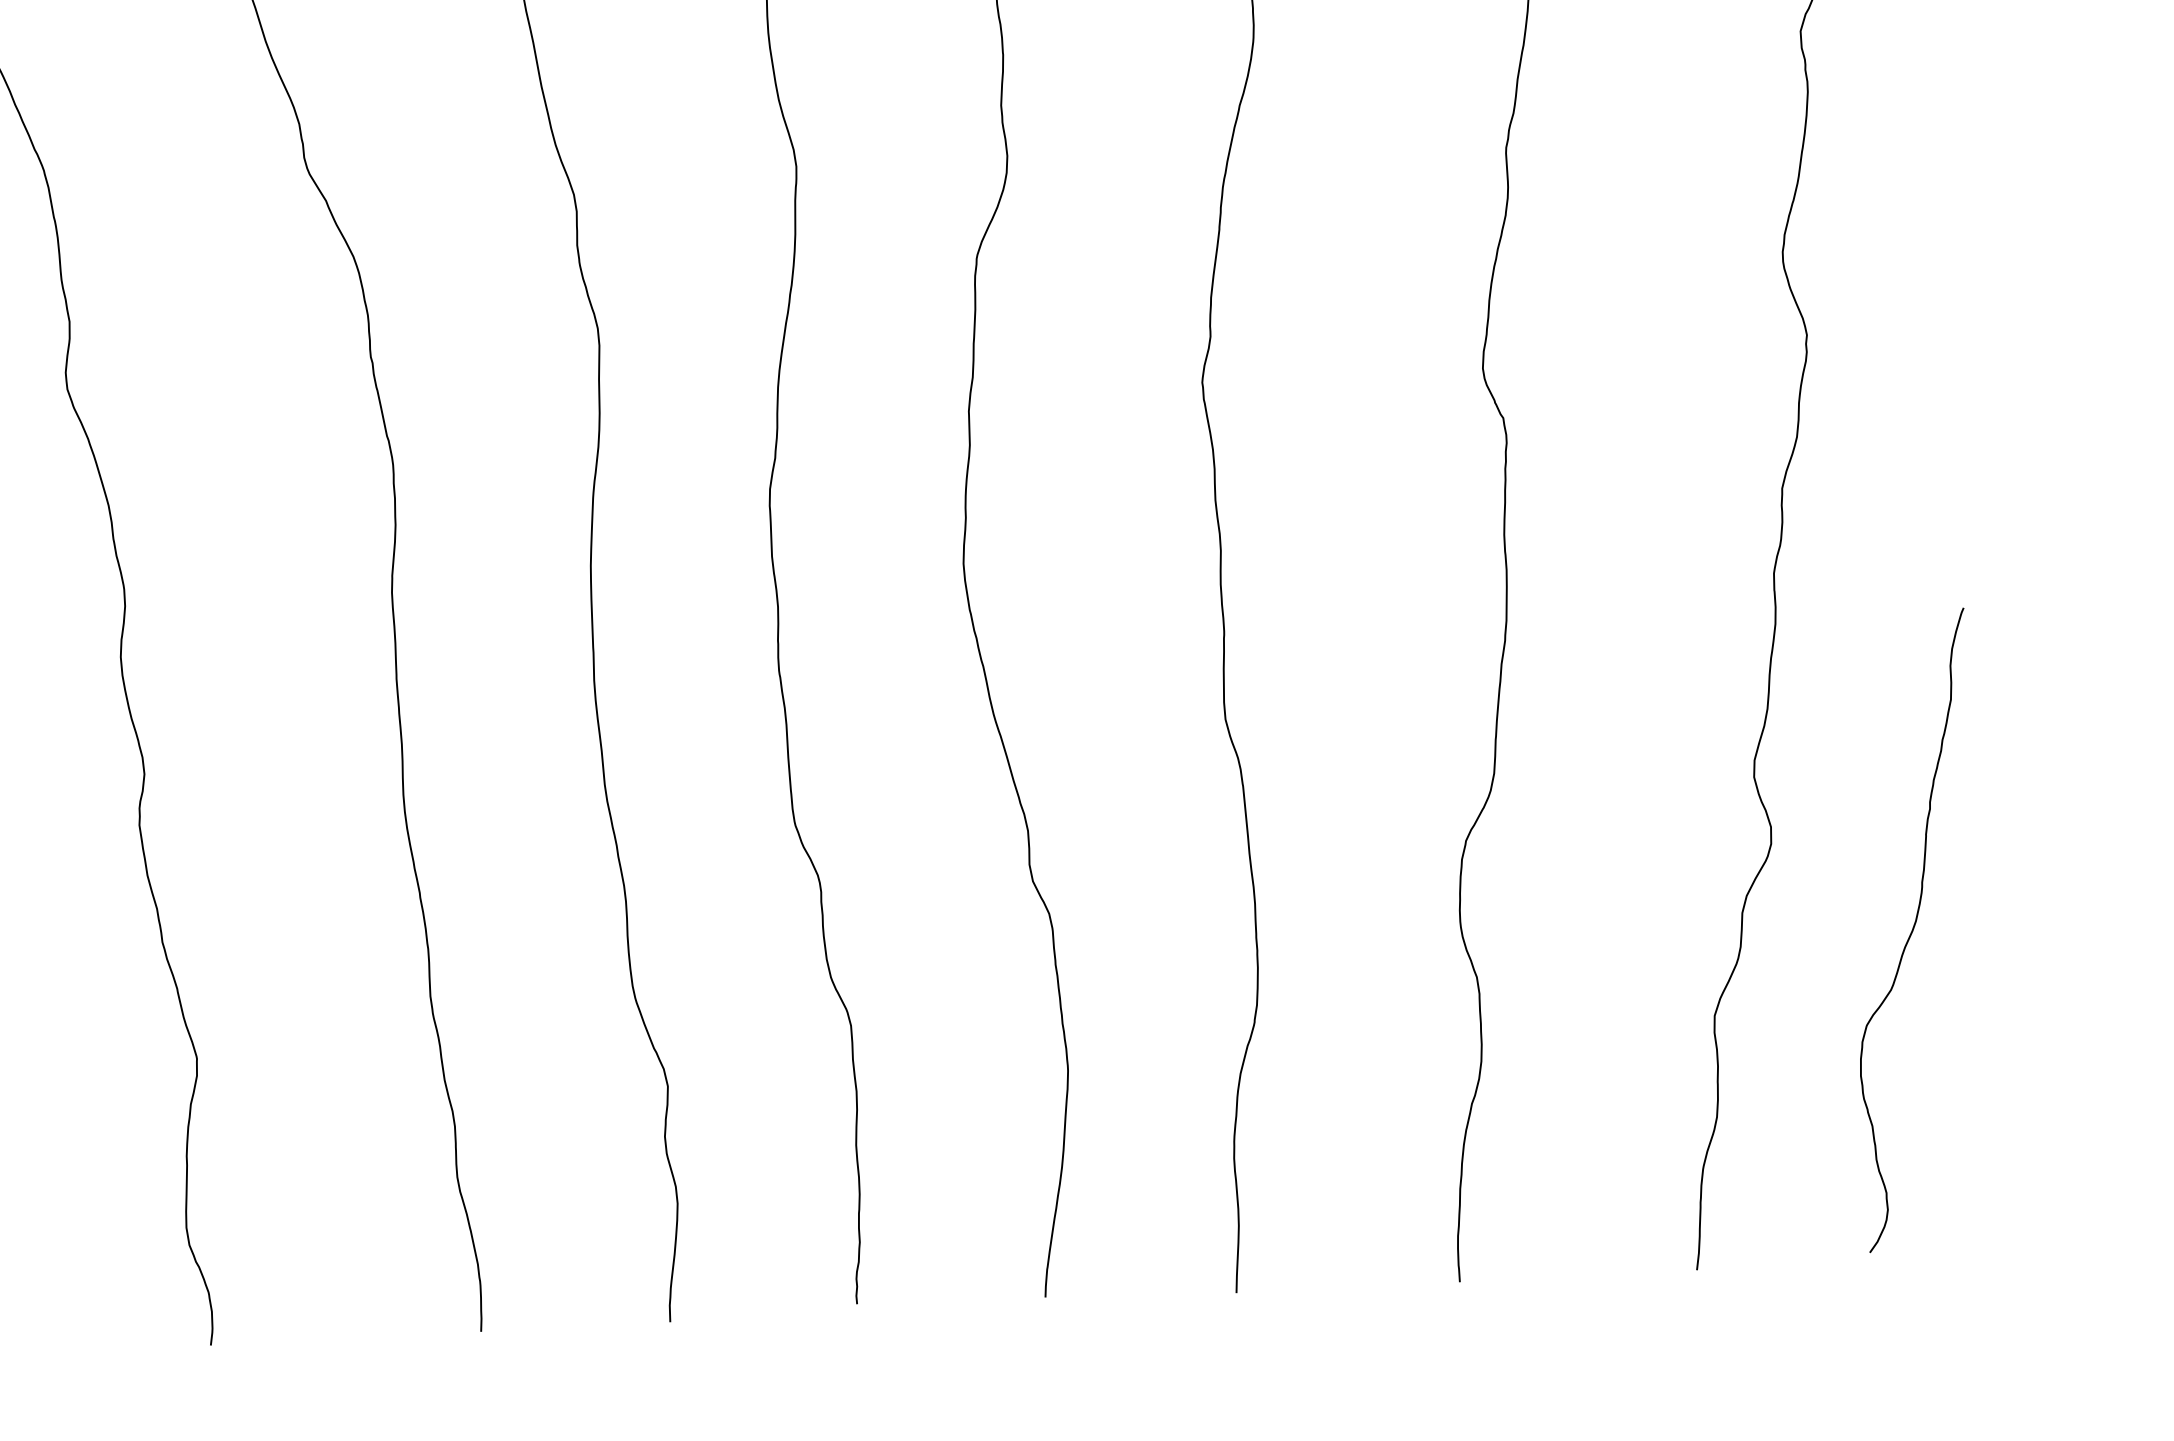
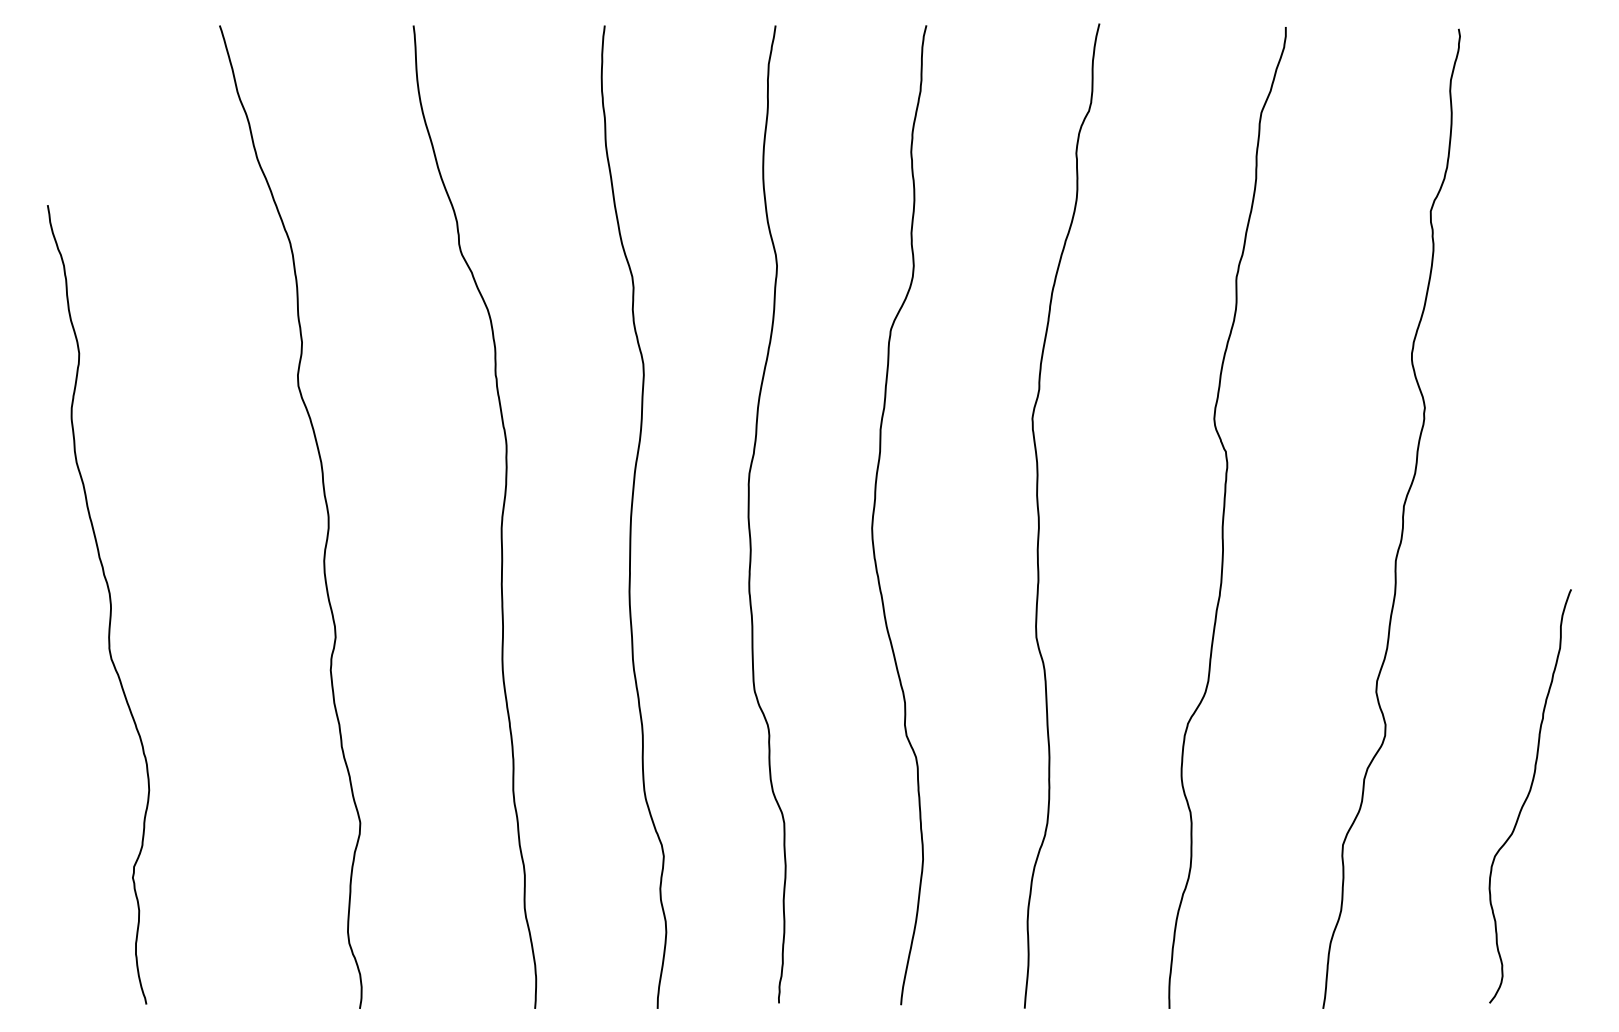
curve: (1915, 929) -> (1529, 795), moved

